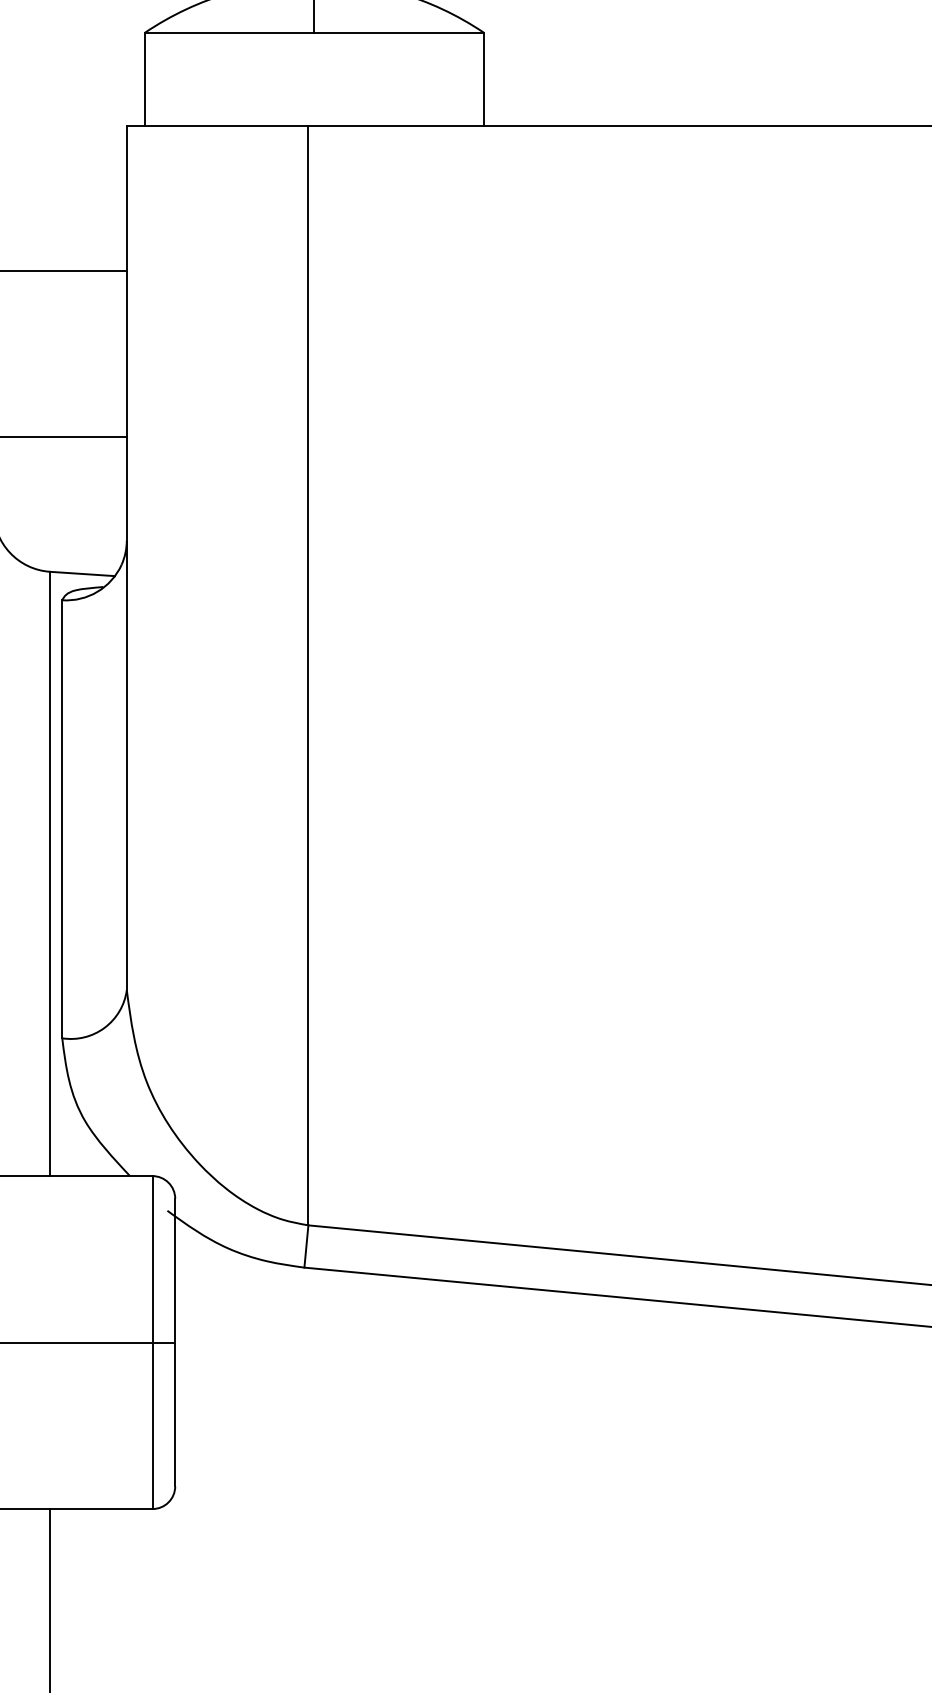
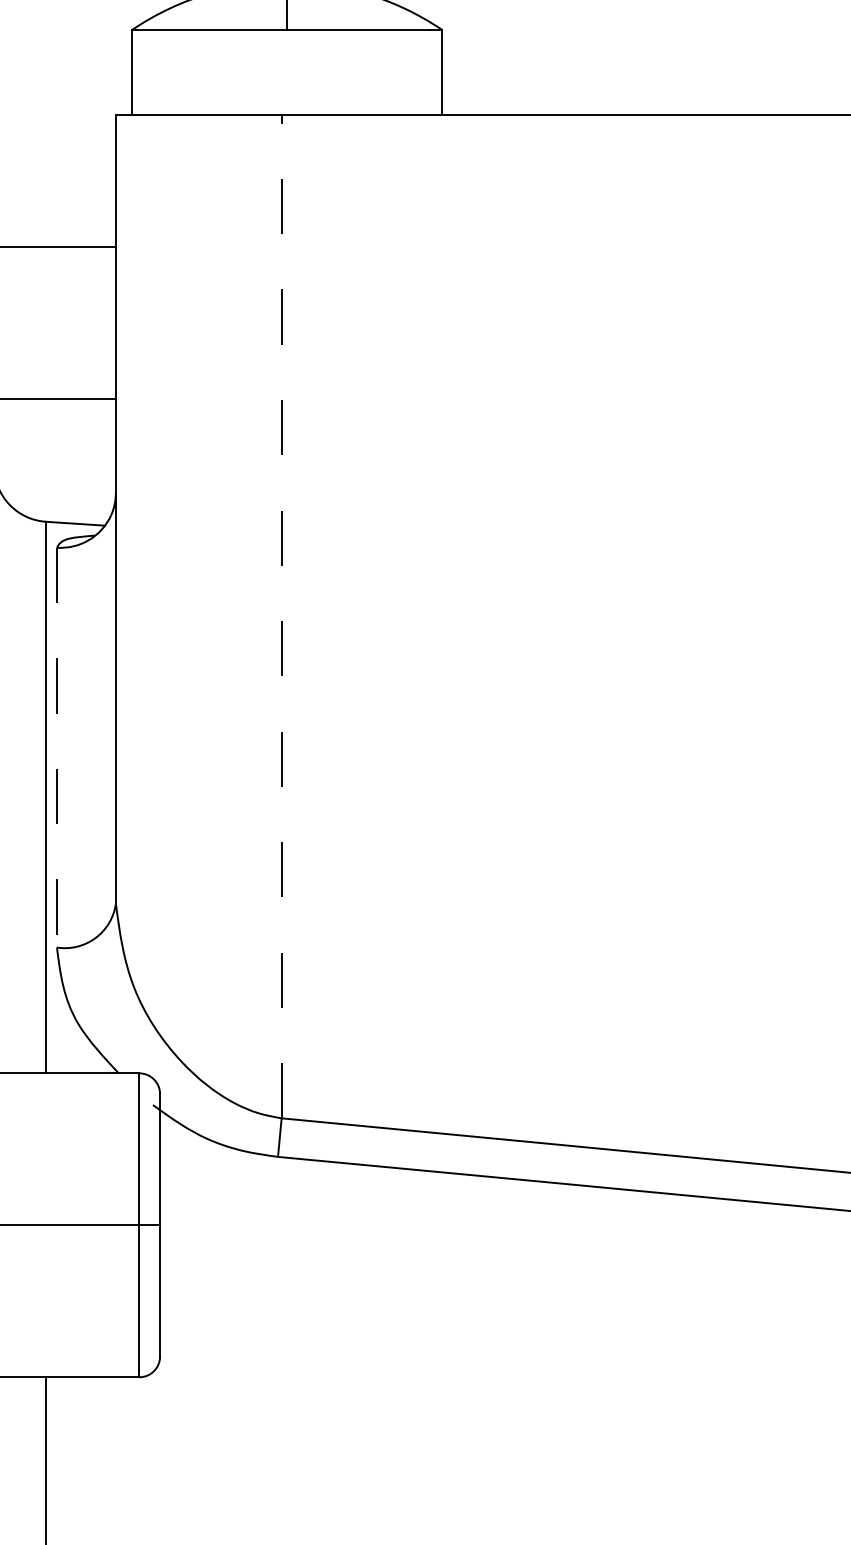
line: (308, 675) -> (281, 616), solid -> dashed
line: (62, 819) -> (57, 747), solid -> dashed

